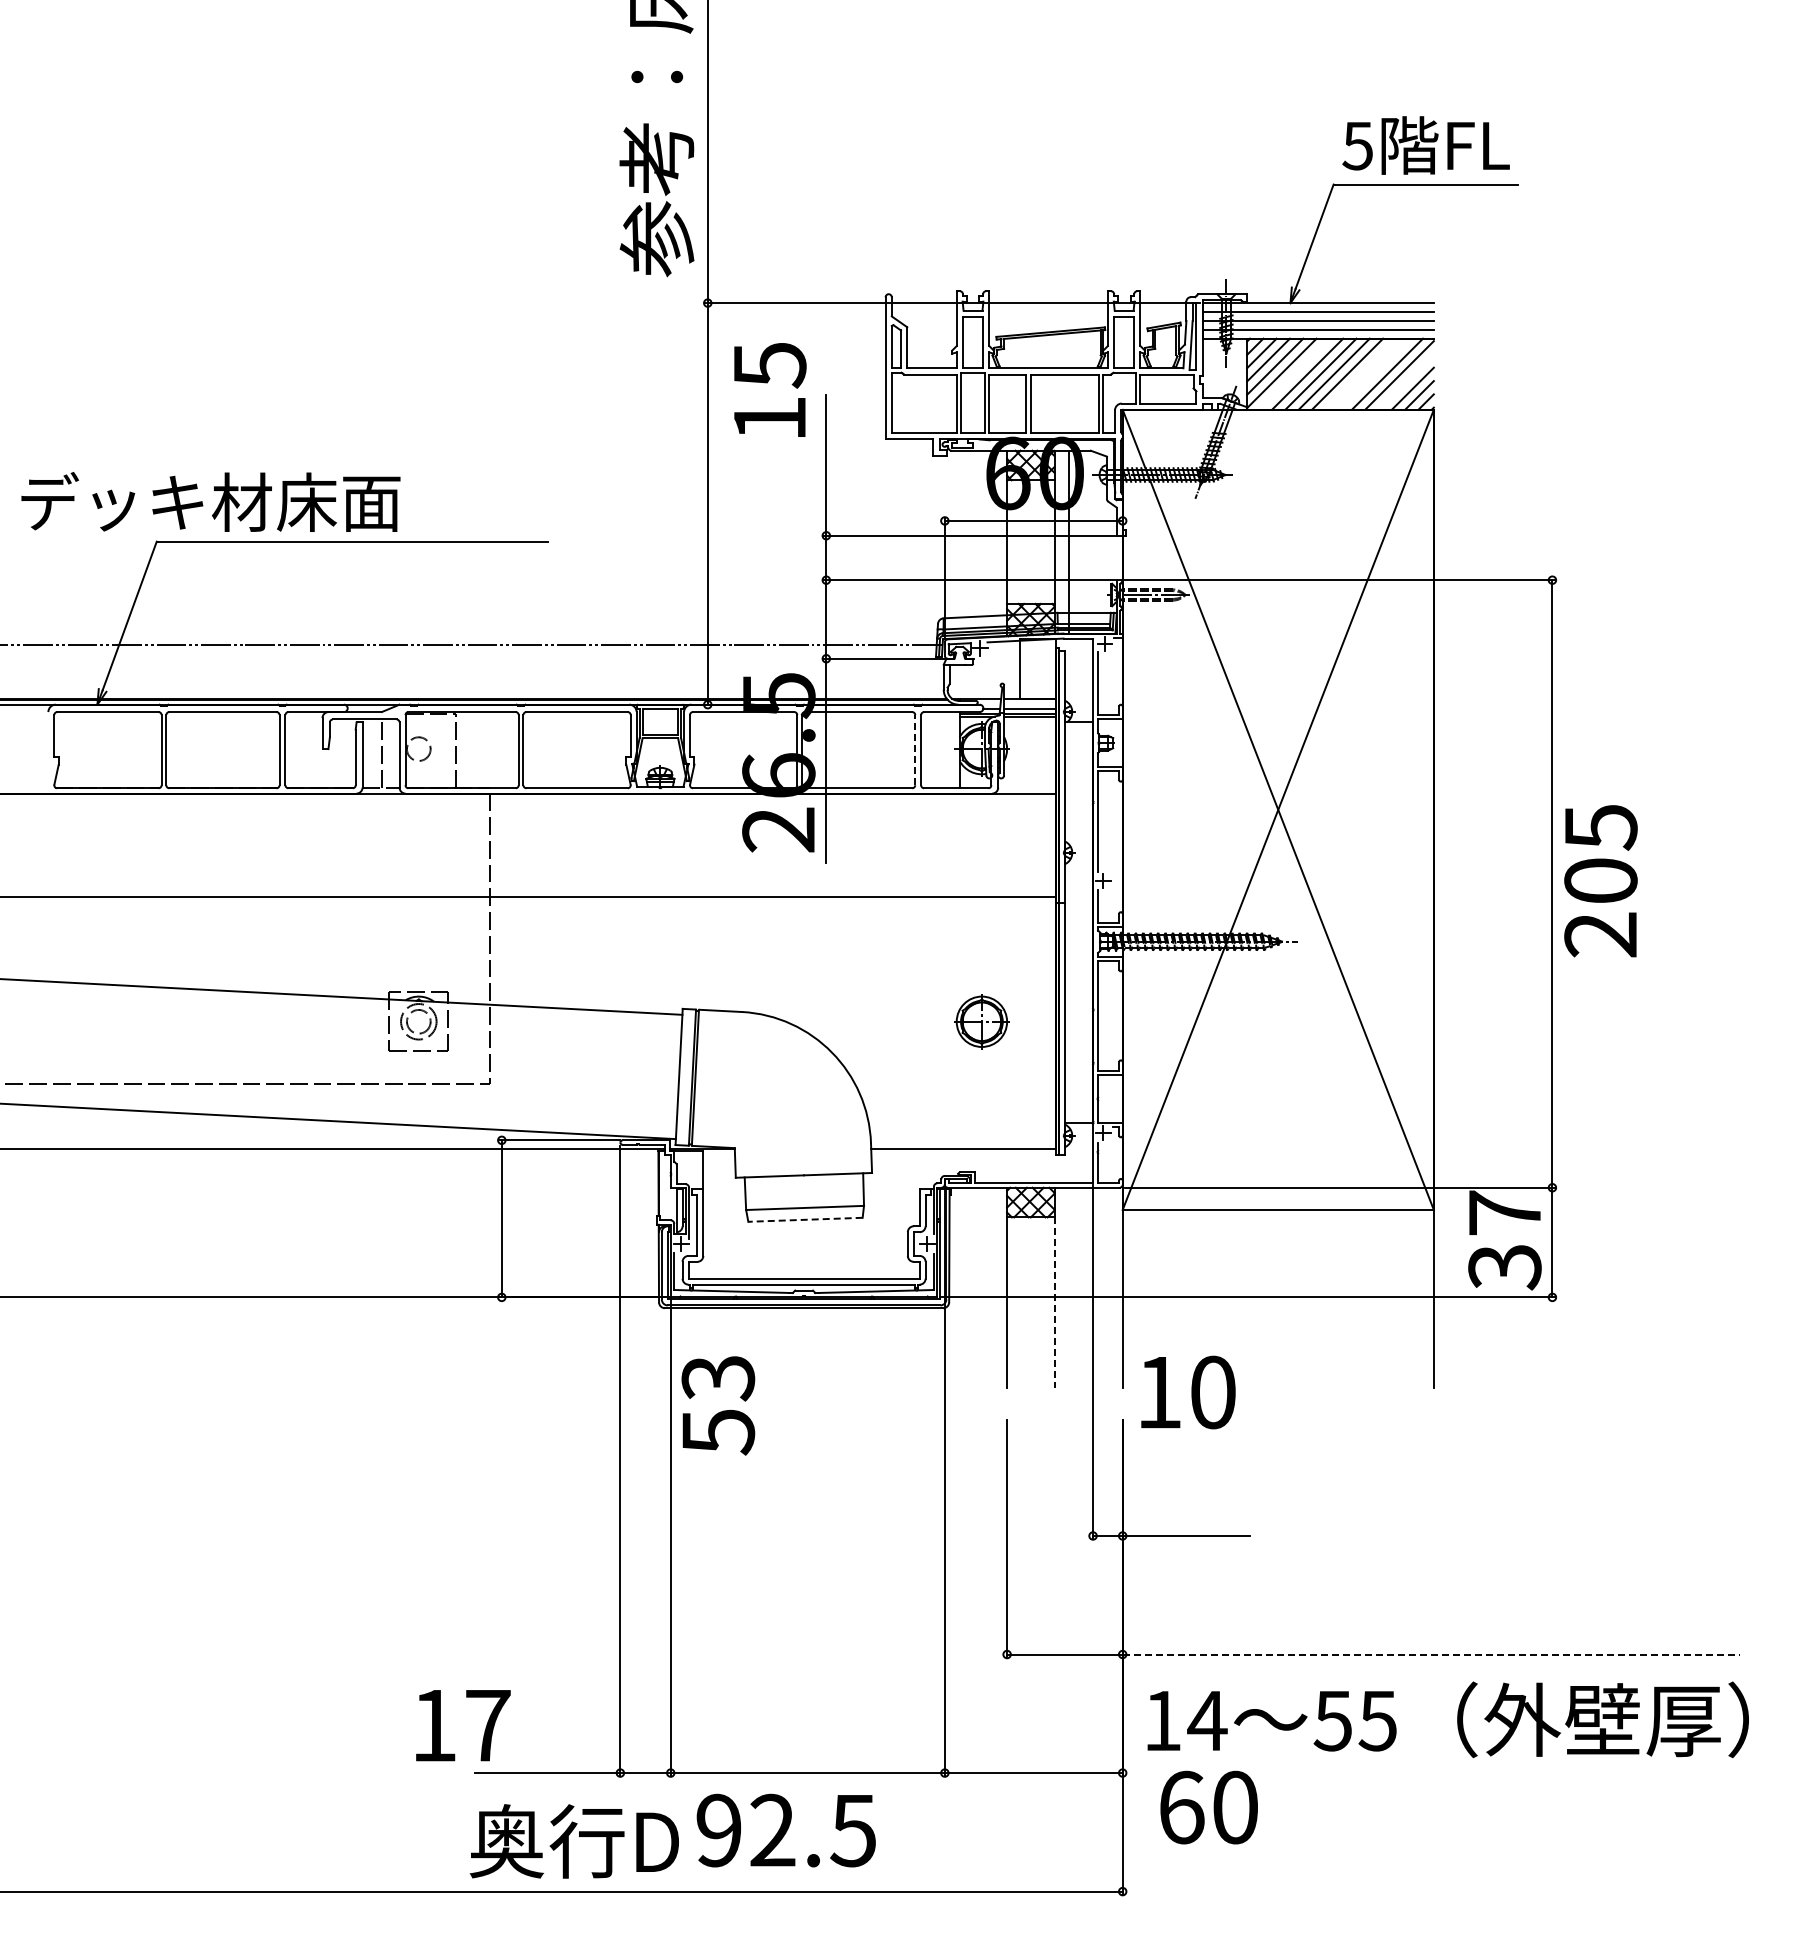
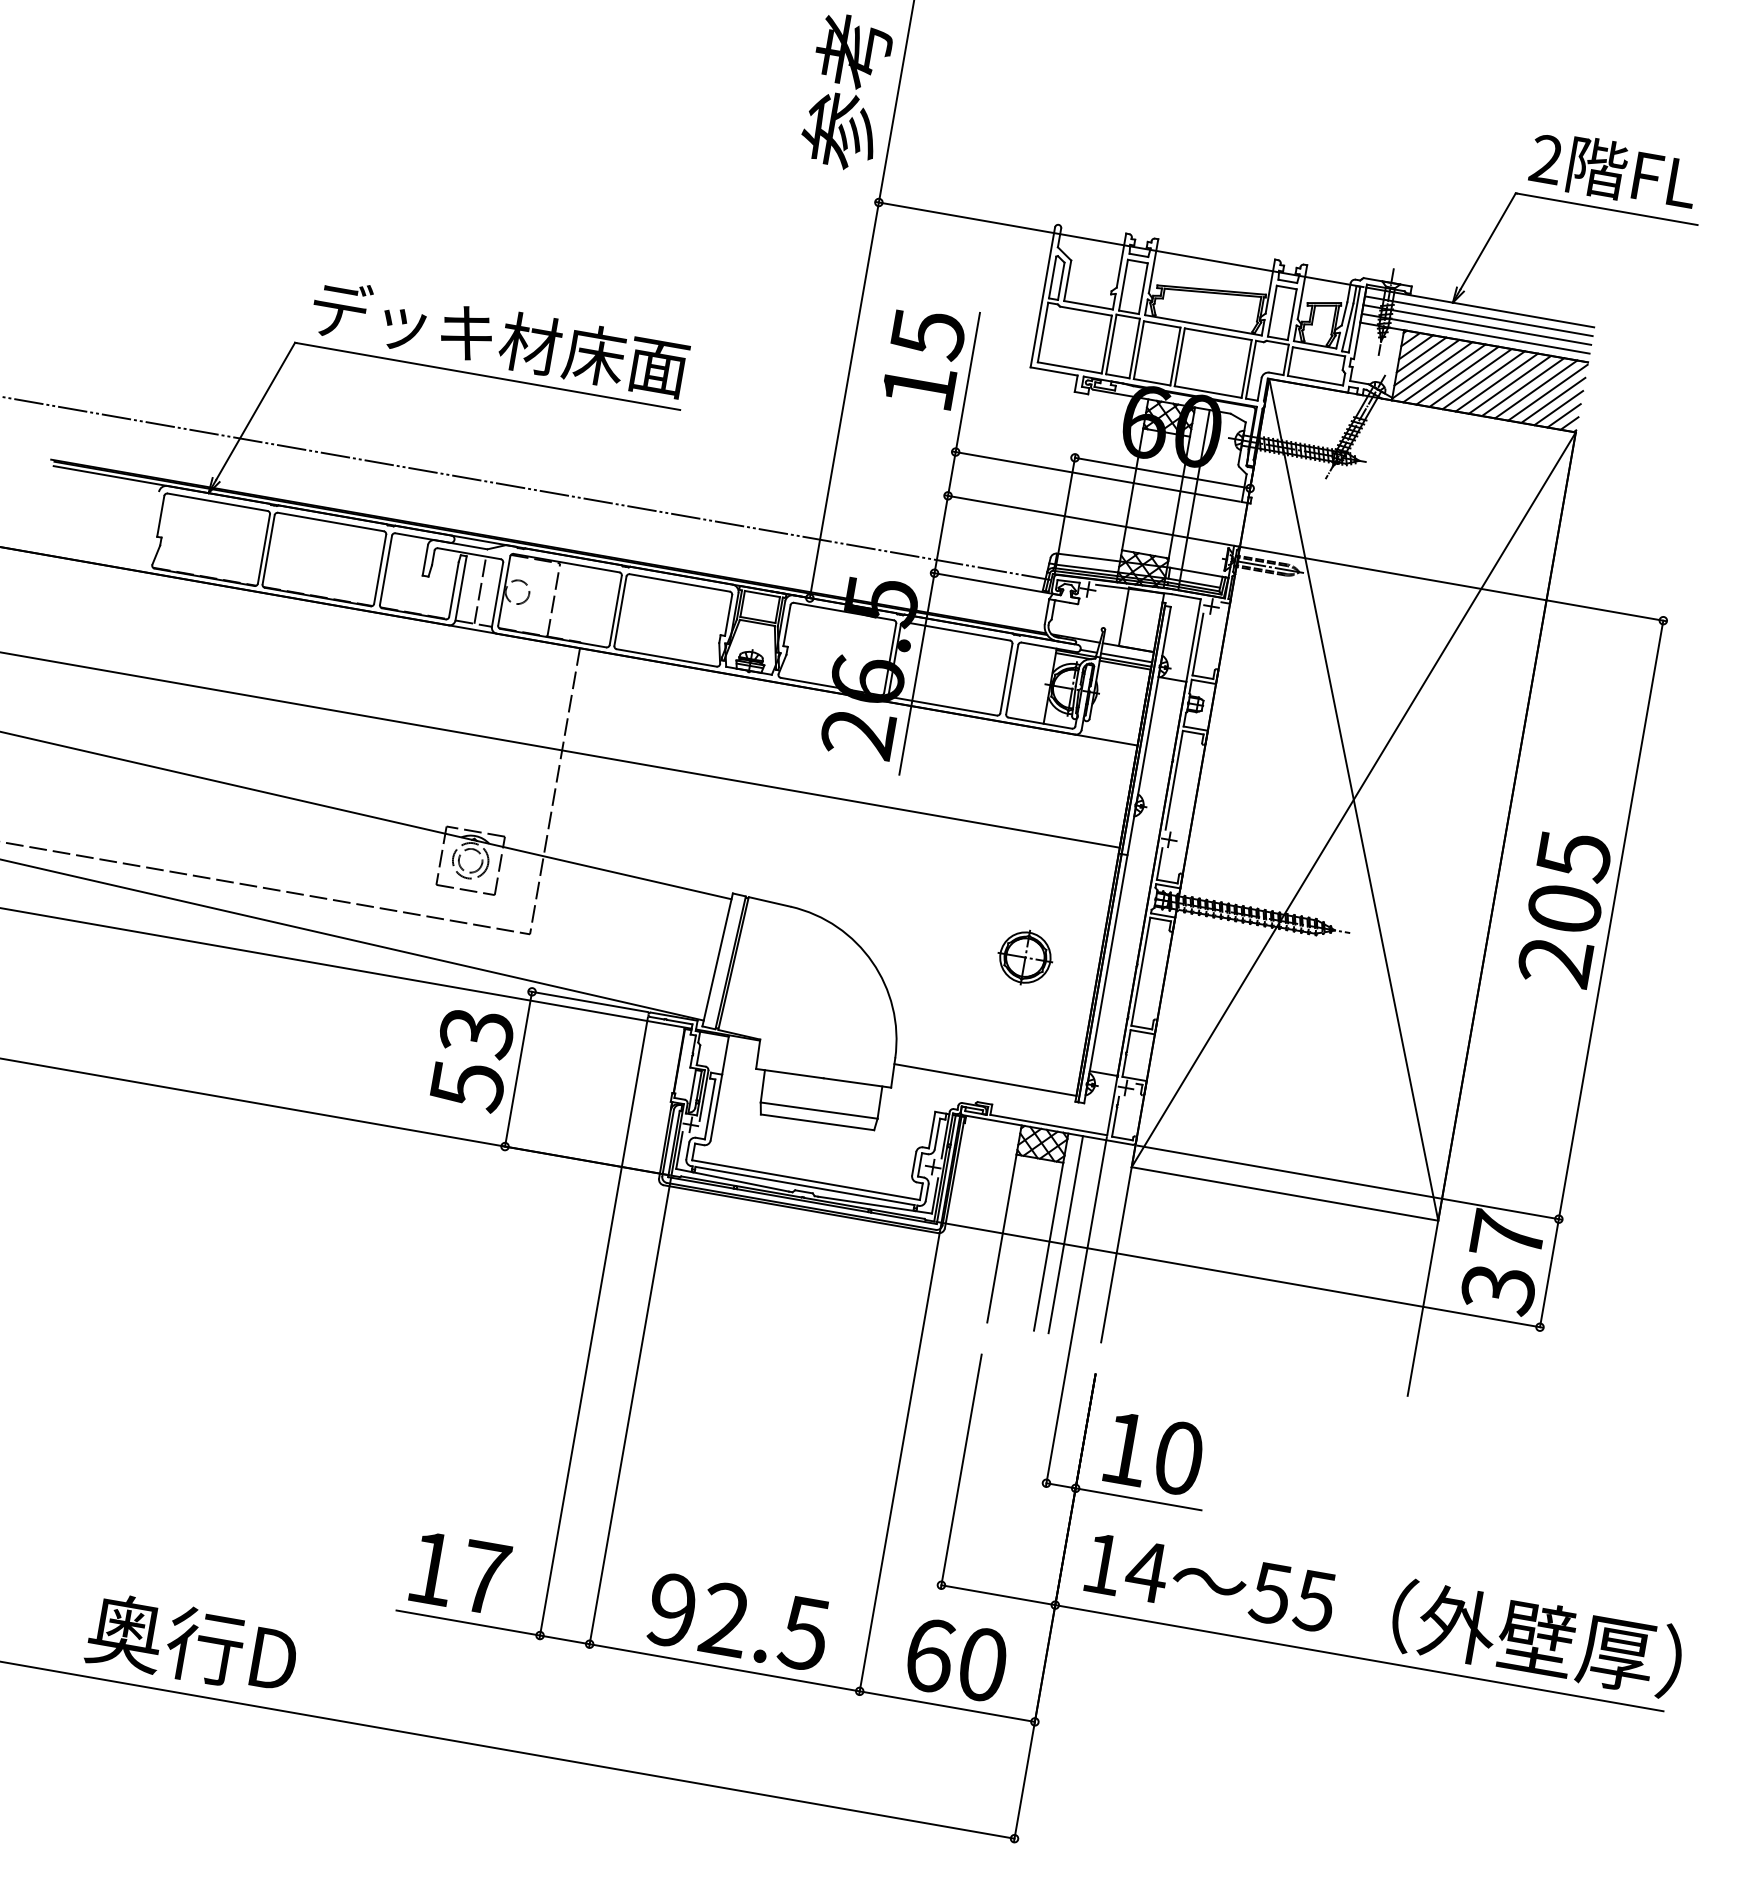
text: (1357, 145) -> (1546, 158), 5 -> 2
line: (1293, 373) -> (1443, 372), added
line: (1360, 373) -> (1509, 384), added
line: (1373, 373) -> (1522, 386), added
line: (1405, 381) -> (1552, 399), added
text: (770, 389) -> (924, 358), moved
text: (210, 501) -> (499, 337), moved
line: (915, 749) -> (1006, 677), dashed -> solid
text: (1600, 881) -> (1564, 909), moved
line: (805, 1219) -> (817, 1122), dashed -> solid
line: (1069, 1287) -> (1065, 1234), added
line: (1054, 1303) -> (1048, 1247), dashed -> solid
text: (1188, 1392) -> (1154, 1453), moved
text: (718, 1405) -> (472, 1059), moved
line: (1431, 1654) -> (1359, 1658), dashed -> solid
text: (1447, 1719) -> (1383, 1611), moved
text: (463, 1725) -> (460, 1573), moved
text: (1208, 1807) -> (956, 1659), moved
text: (785, 1830) -> (737, 1621), moved
text: (573, 1841) -> (191, 1644), moved

